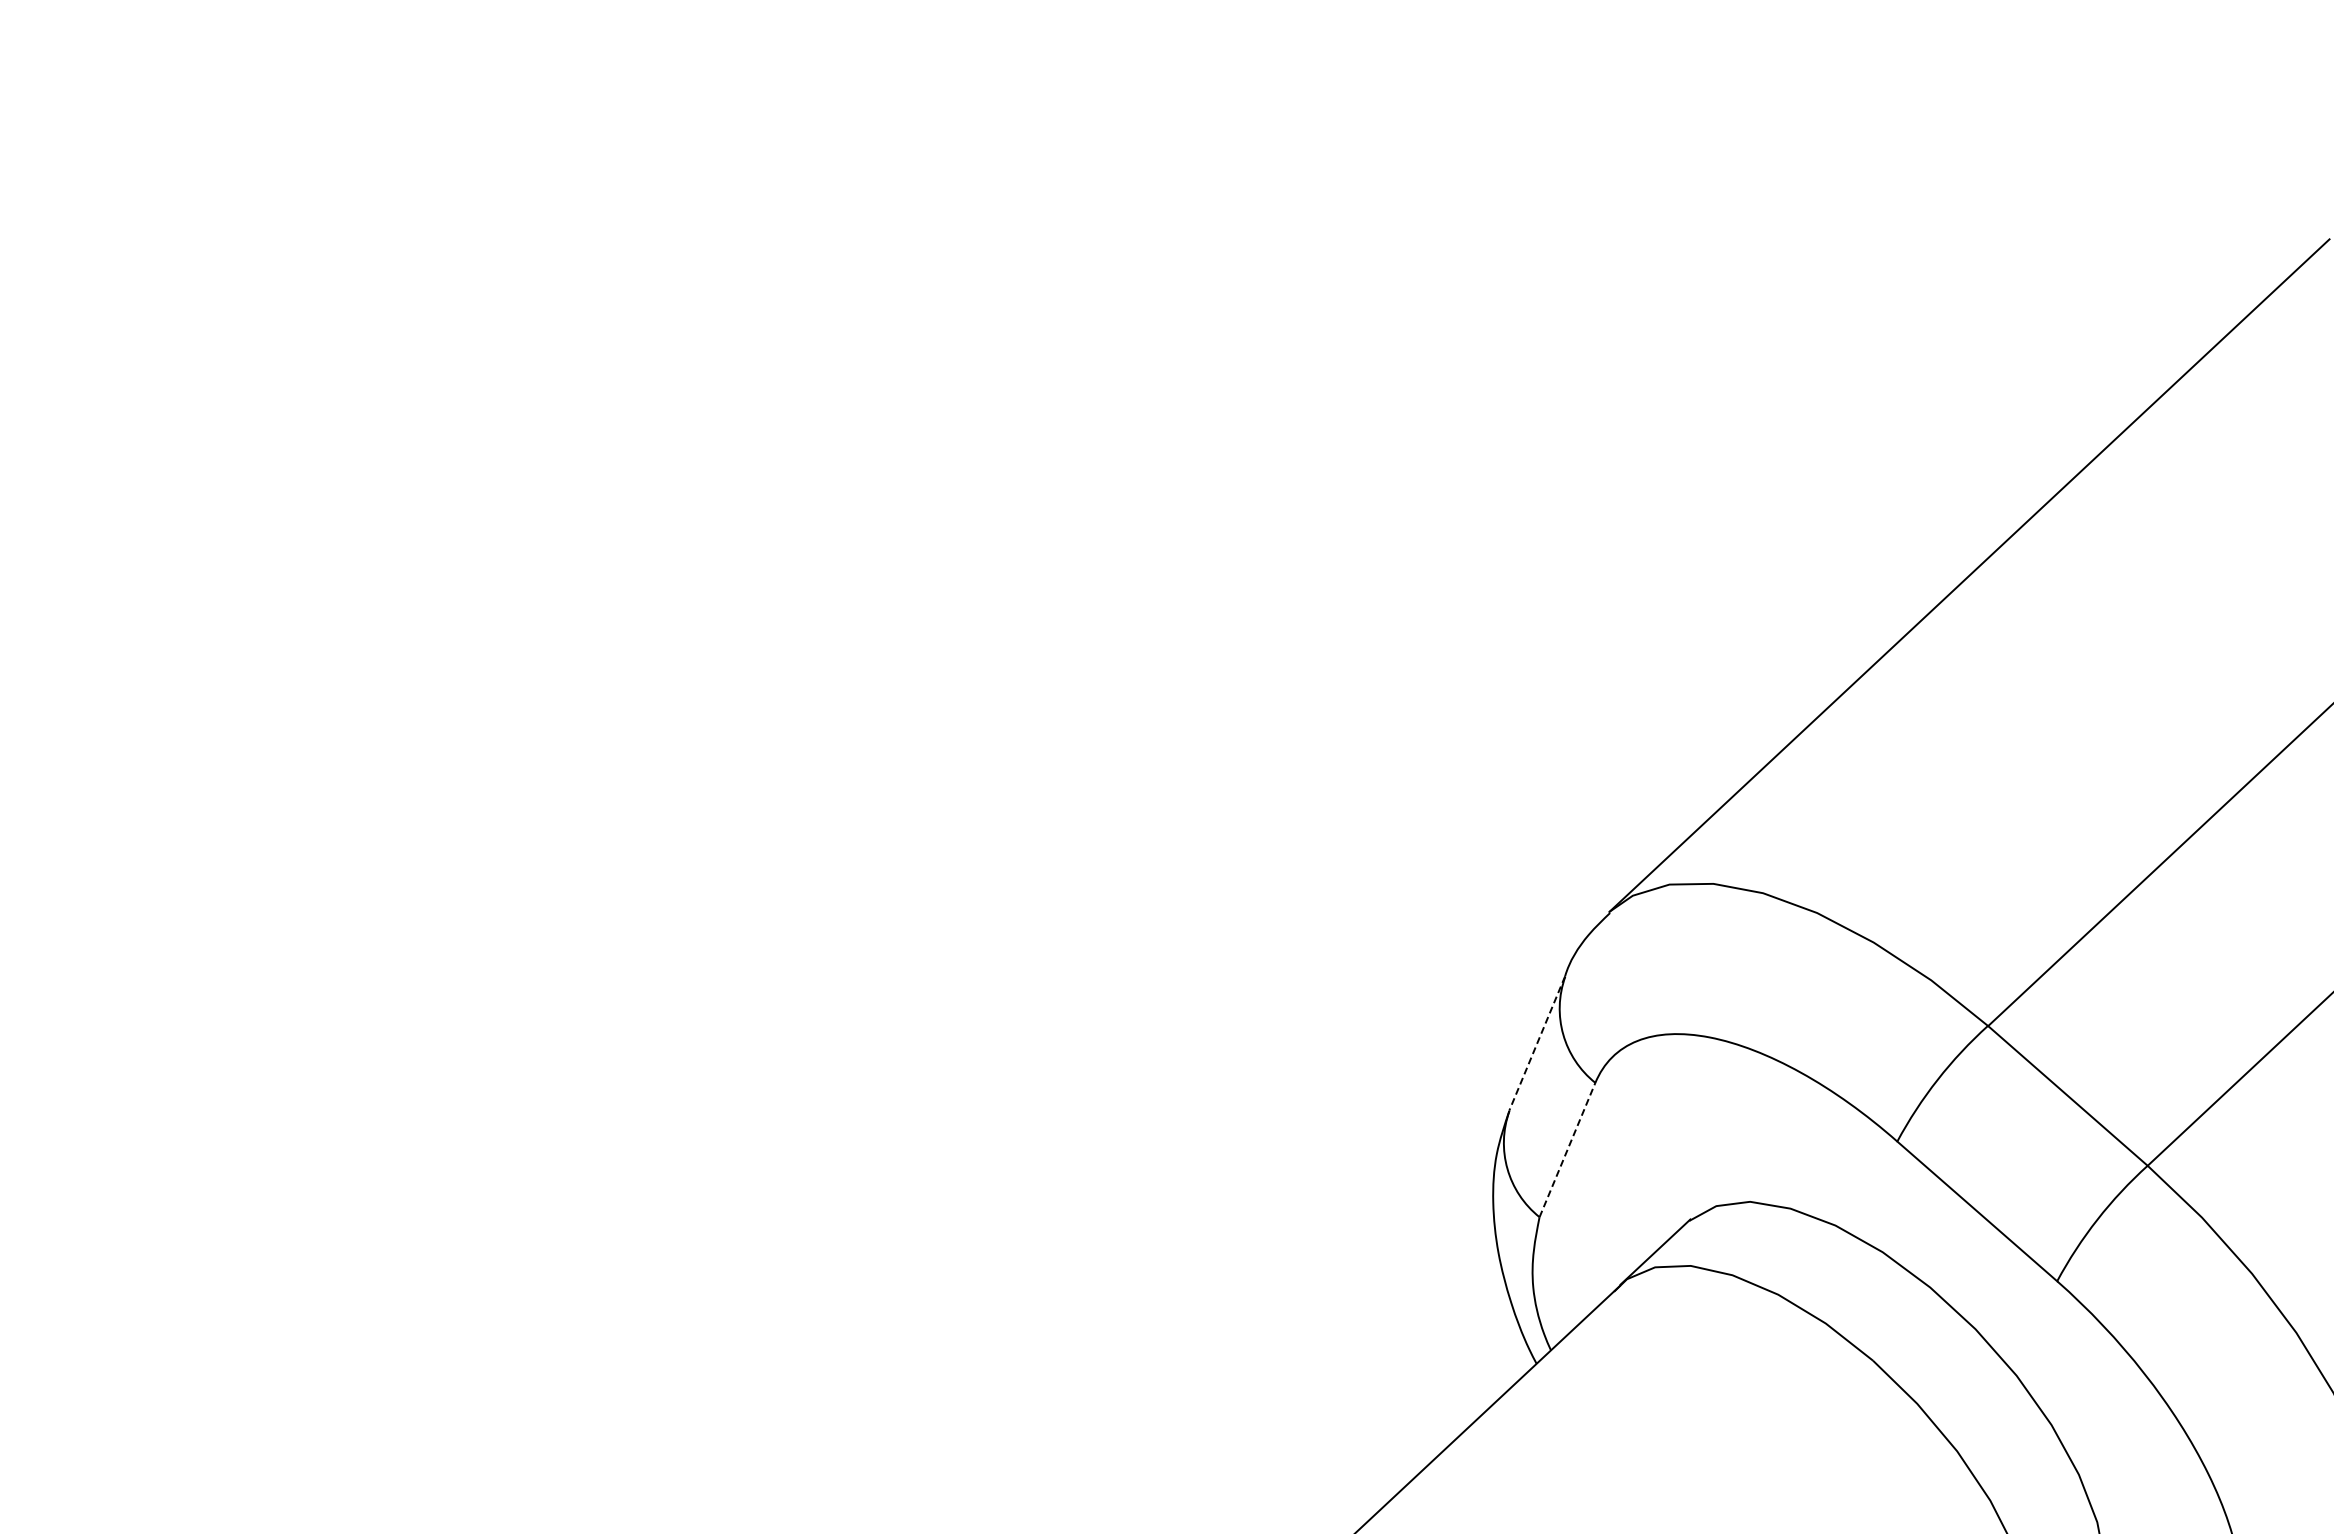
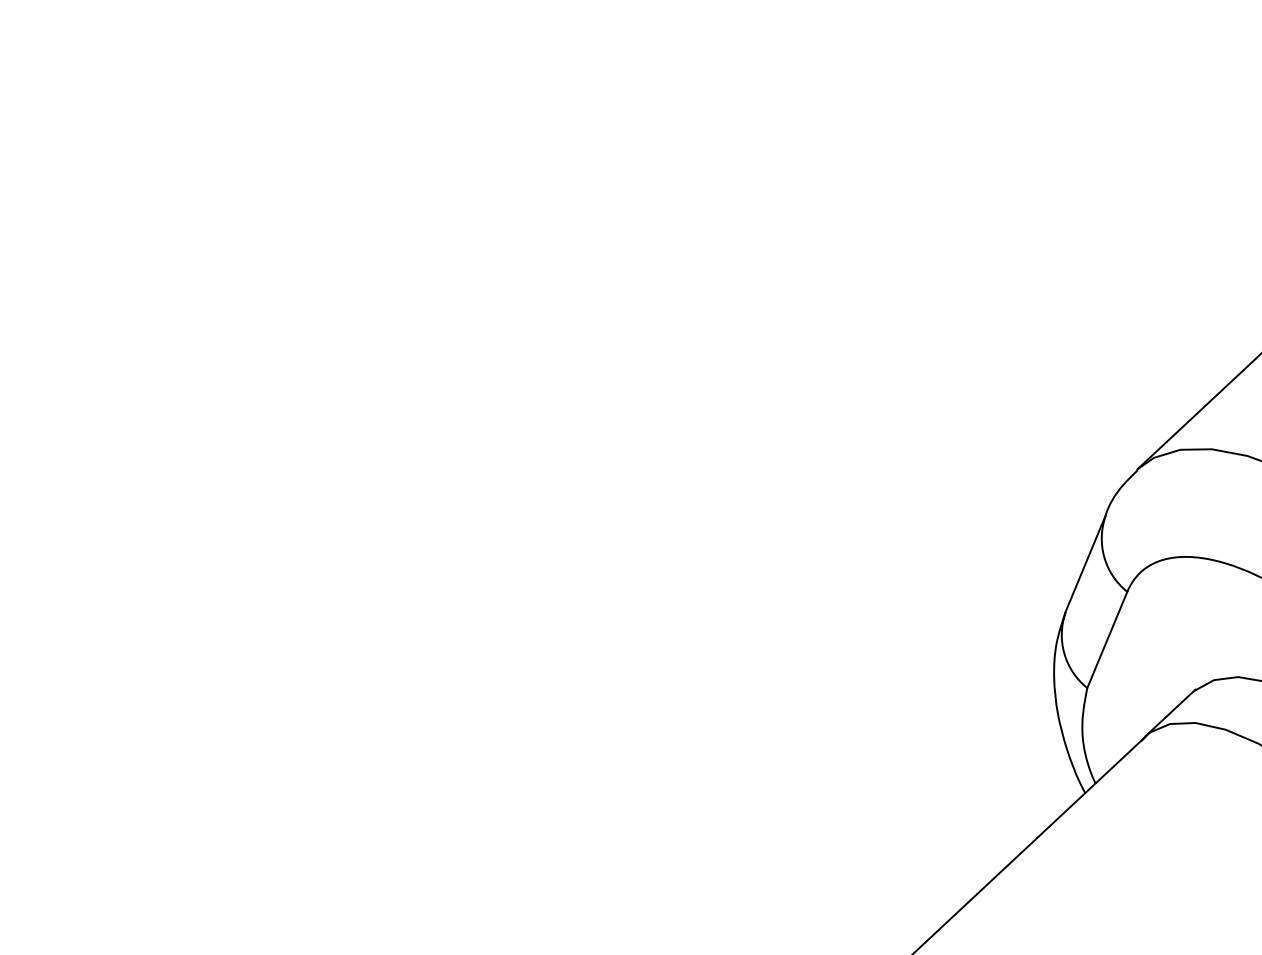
line: (1537, 1043) -> (1085, 563), dashed -> solid
line: (1567, 1150) -> (1107, 640), dashed -> solid

